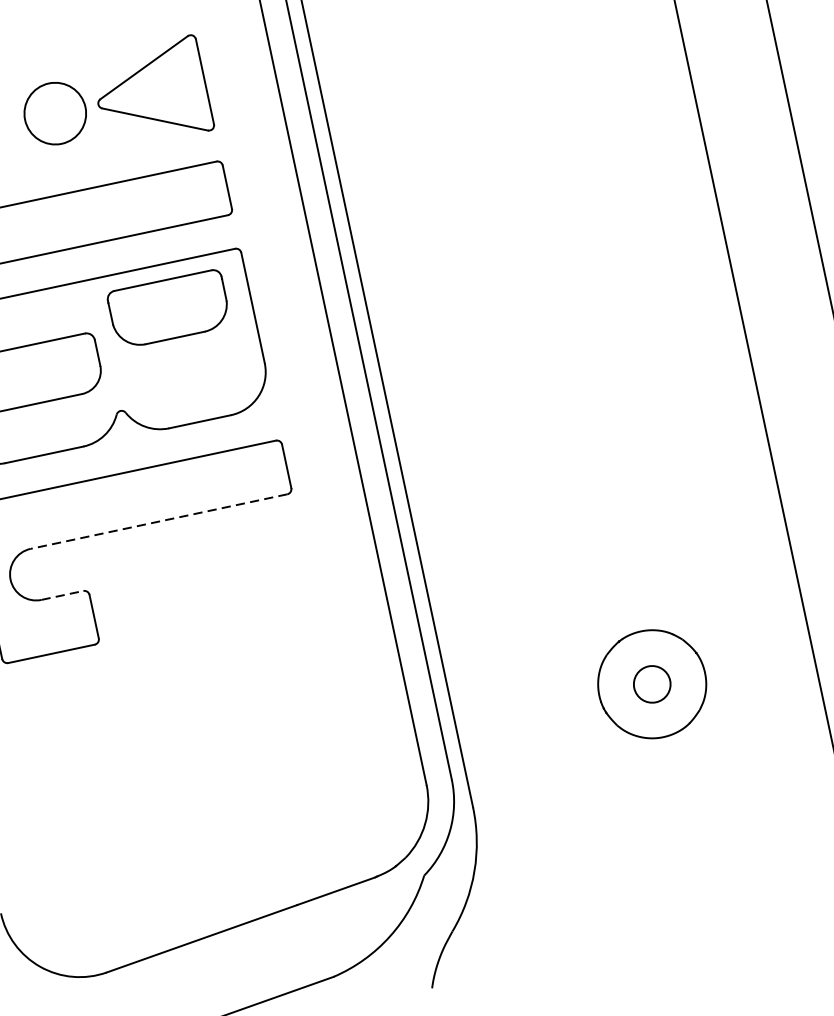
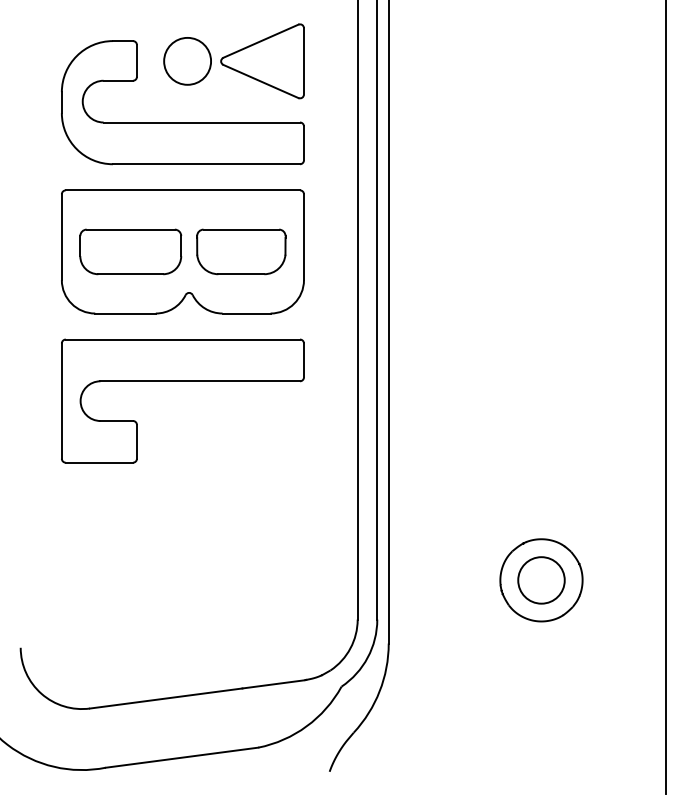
part: (169, 308) -> (241, 251), moved
line: (159, 521) -> (200, 381), dashed -> solid
line: (63, 594) -> (117, 420), dashed -> solid
circle: (652, 684) -> (541, 580), size x1.67

